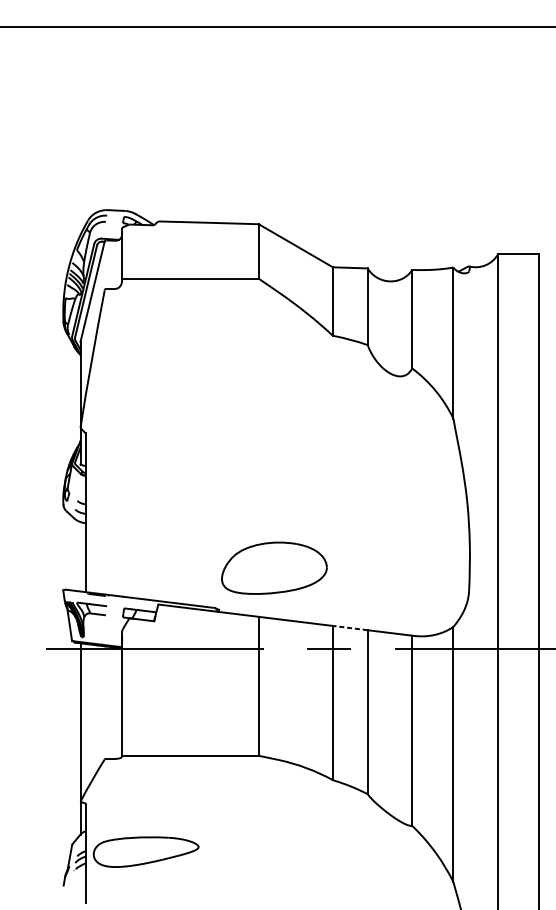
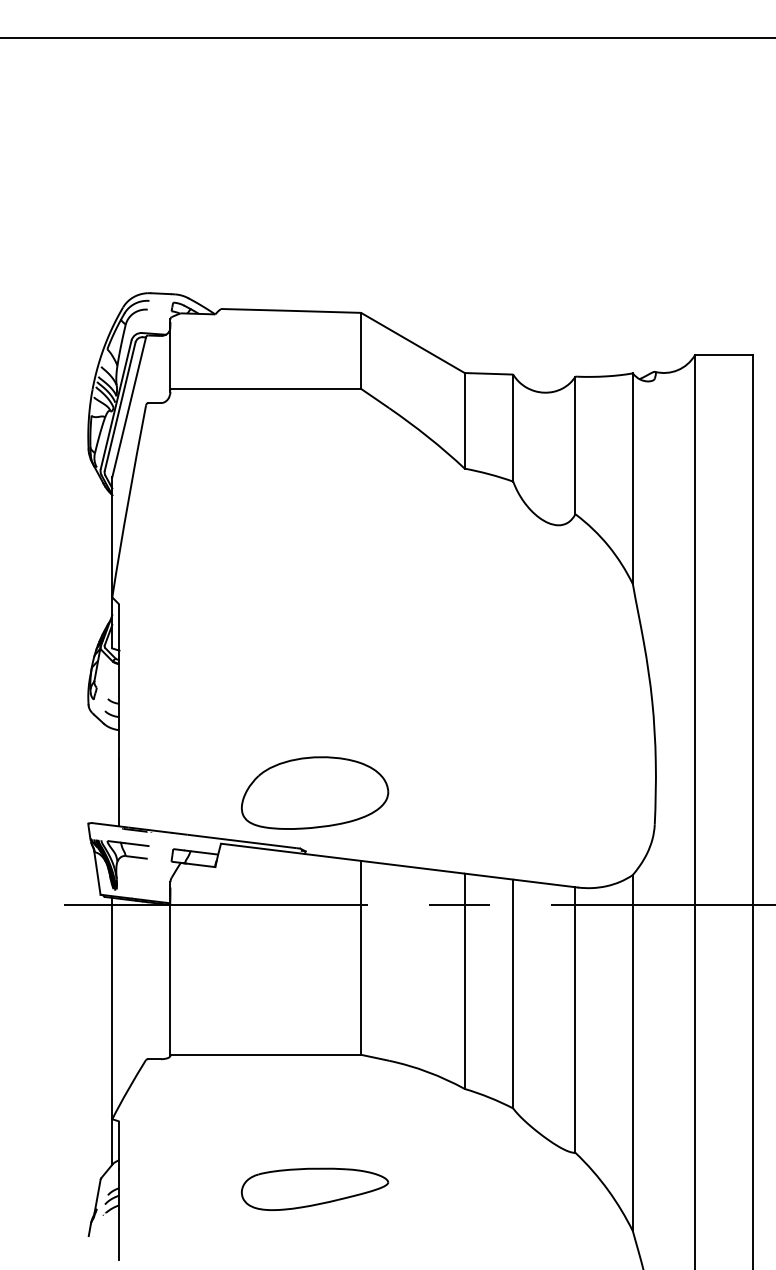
part: (274, 567) -> (314, 792), moved
line: (349, 628) -> (488, 876), dashed -> solid
part: (146, 851) -> (315, 1188), moved

